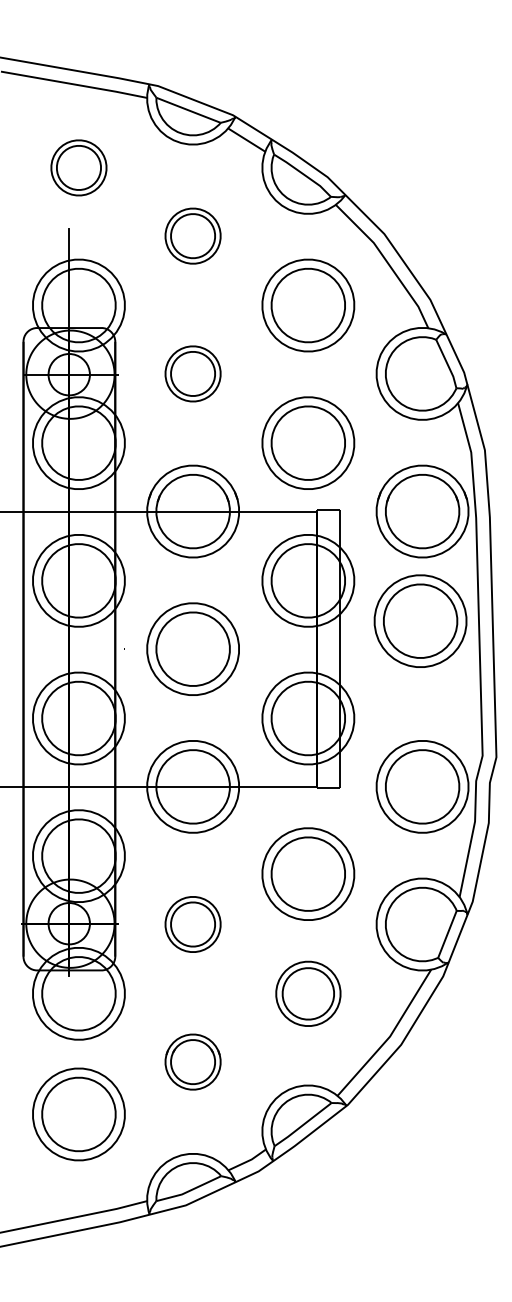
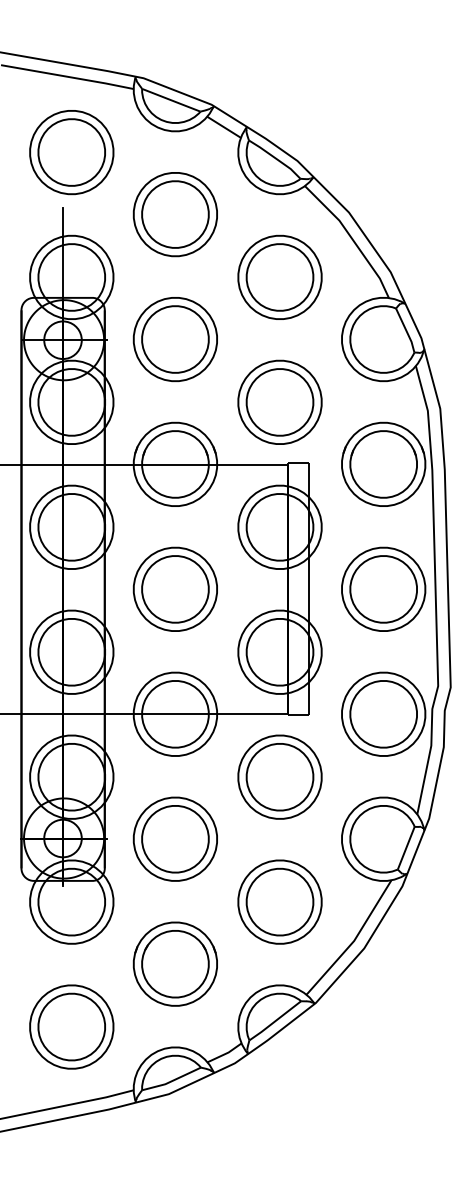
part: (78, 167) -> (71, 152), size x1.67
part: (192, 235) -> (174, 213), size x1.67
part: (192, 373) -> (174, 339), size x1.67
part: (420, 620) -> (383, 588), moved
part: (308, 873) -> (280, 776), moved
part: (192, 924) -> (174, 839), size x1.67
part: (308, 993) -> (280, 901), size x1.43
part: (192, 1061) -> (174, 963), size x1.67
part: (78, 1114) -> (71, 1027), moved

